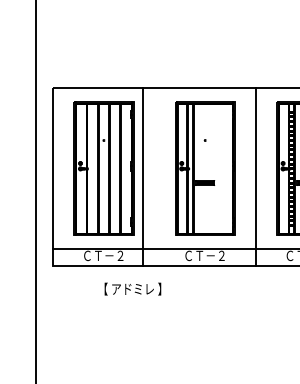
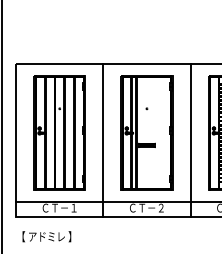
line: (142, 176) -> (103, 139), moved
text: (119, 254) -> (73, 206), ＣＴ－２ -> ＣＴ－１
text: (132, 288) -> (46, 236), moved

